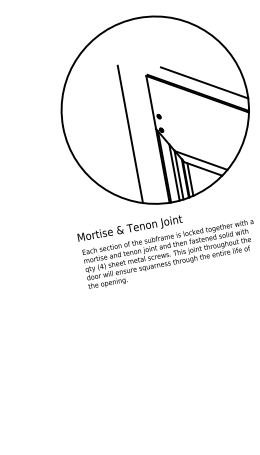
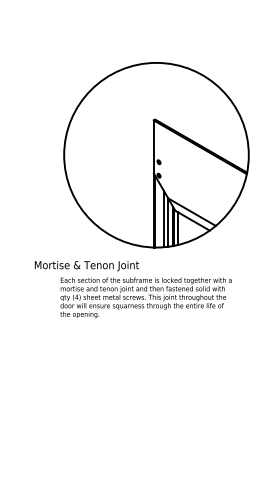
line: (203, 82) -> (208, 137), removed
line: (130, 134) -> (128, 174), removed
text: (129, 229) -> (86, 266), moved

